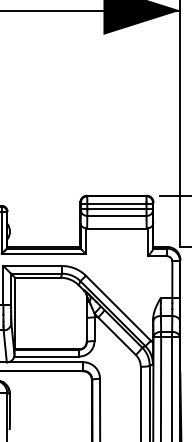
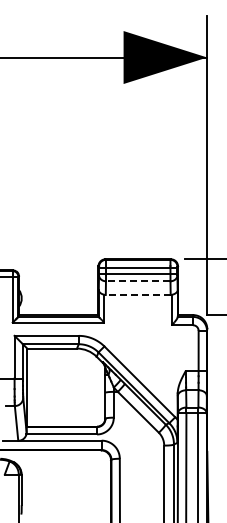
line: (116, 216) -> (137, 281), solid -> dashed
line: (116, 228) -> (137, 294), solid -> dashed

